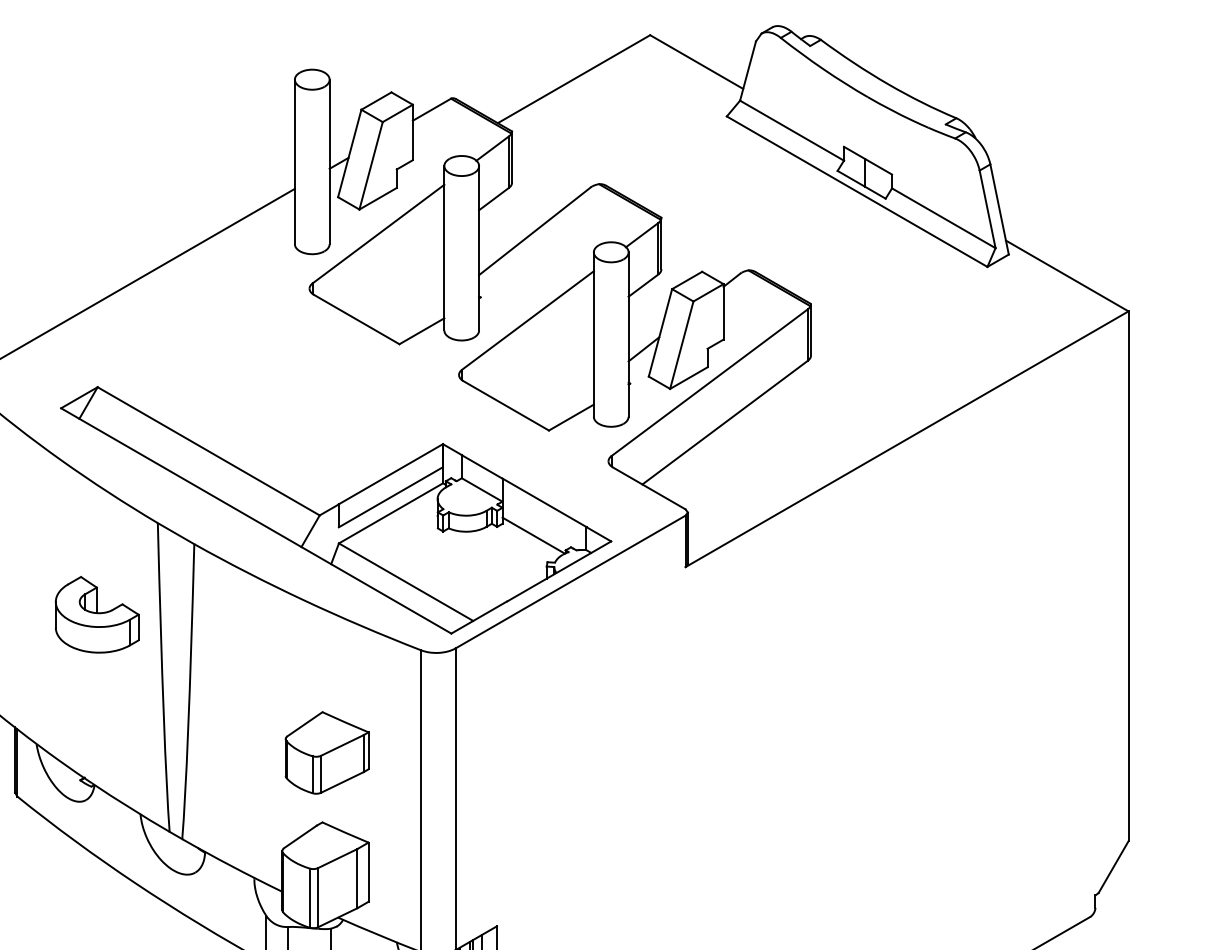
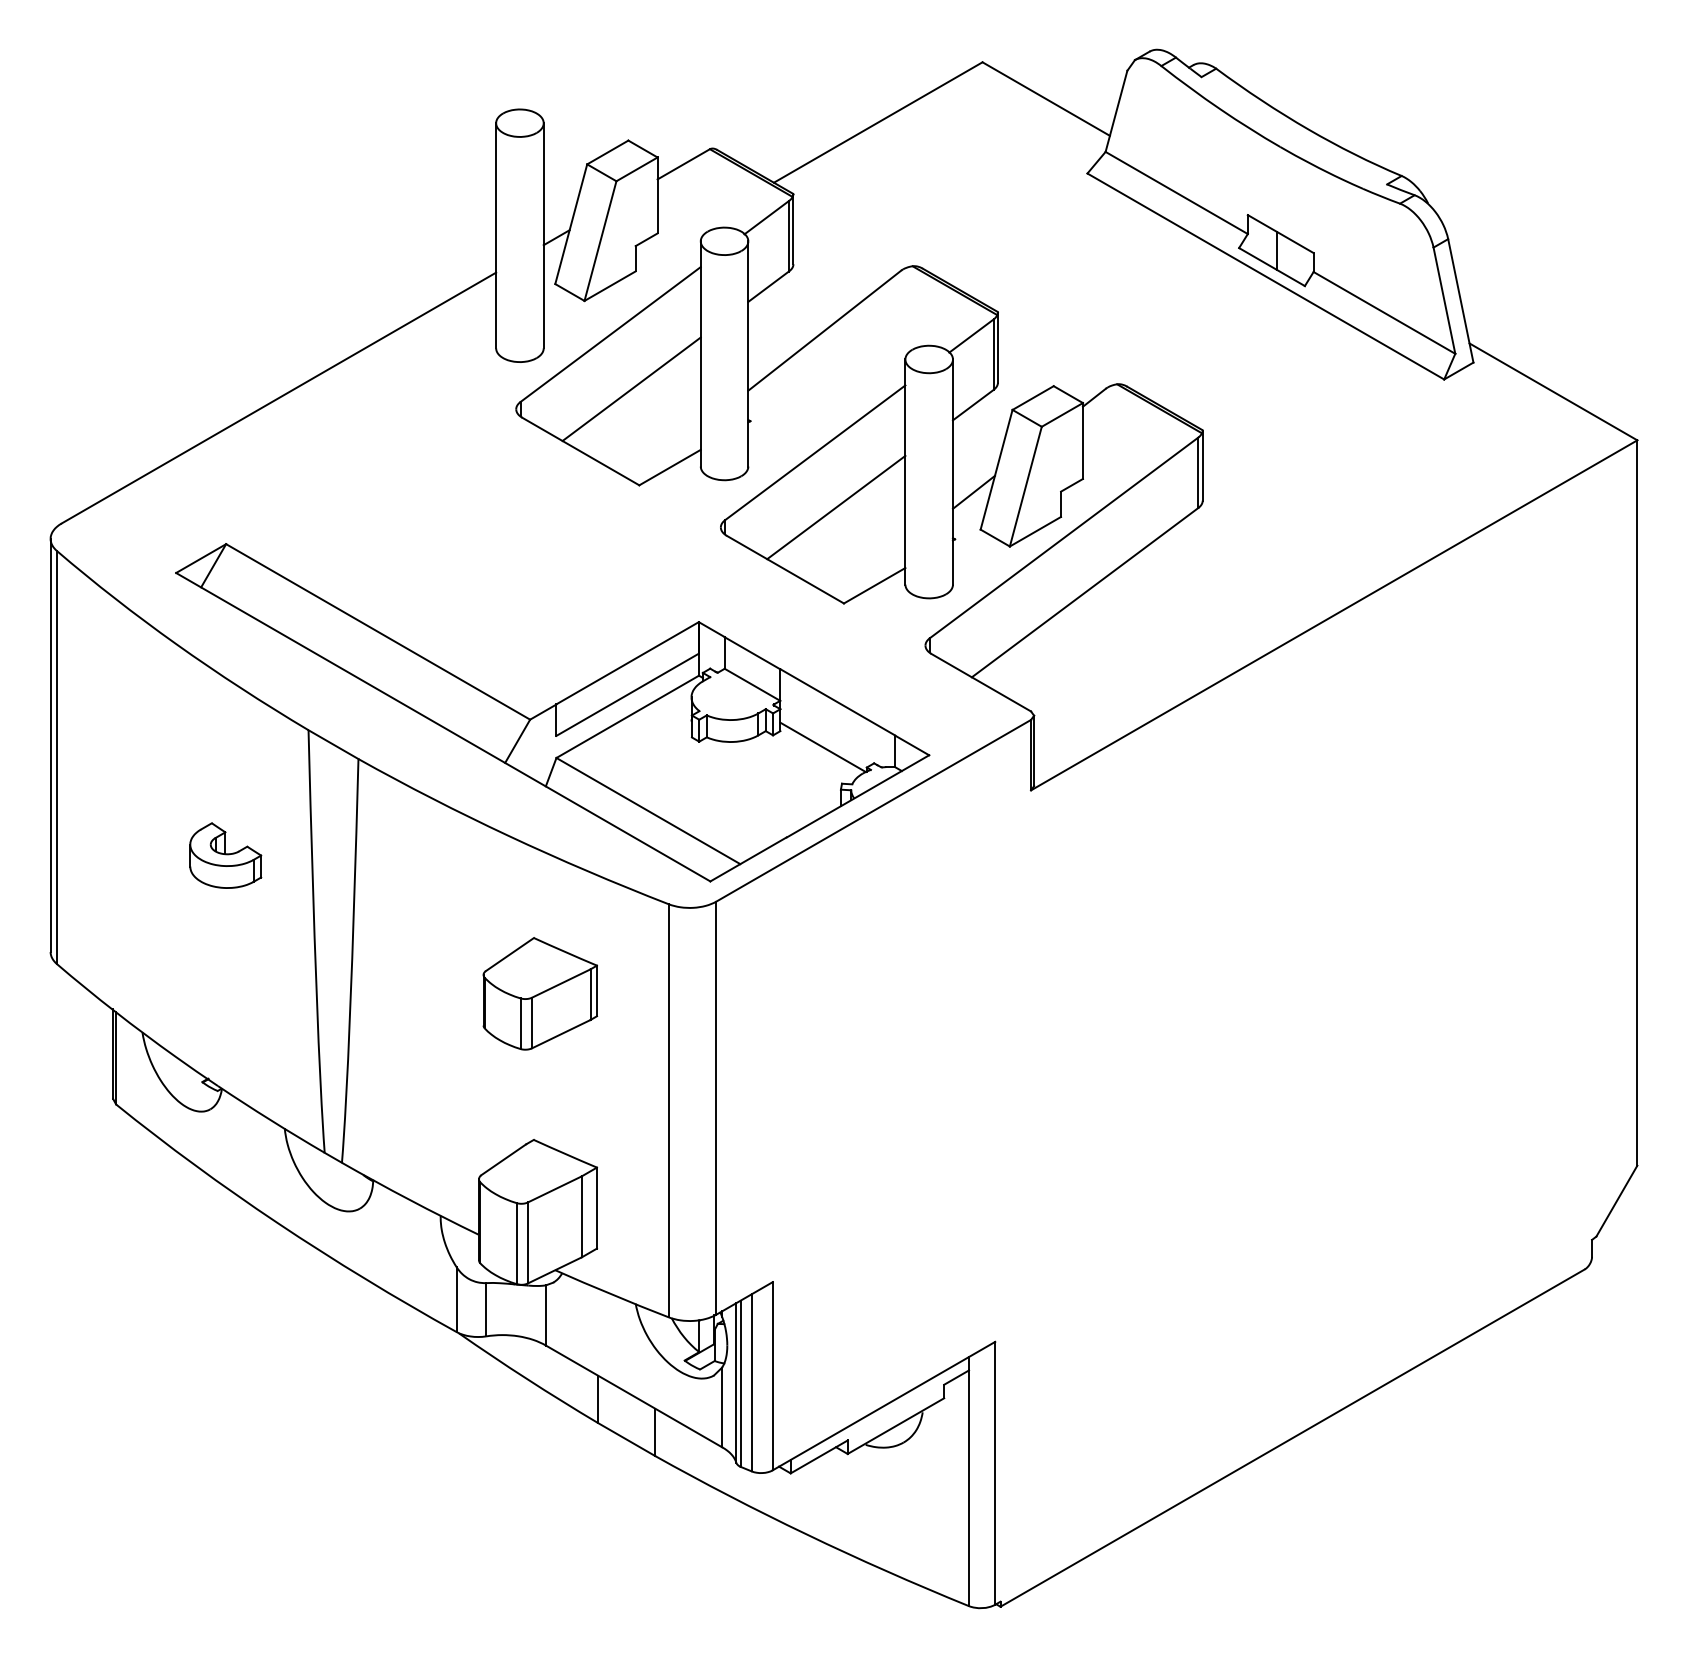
line: (393, 274) -> (631, 389), added
line: (543, 360) -> (836, 507), added
part: (97, 614) -> (225, 855), size x0.62
part: (326, 752) -> (539, 993), moved

